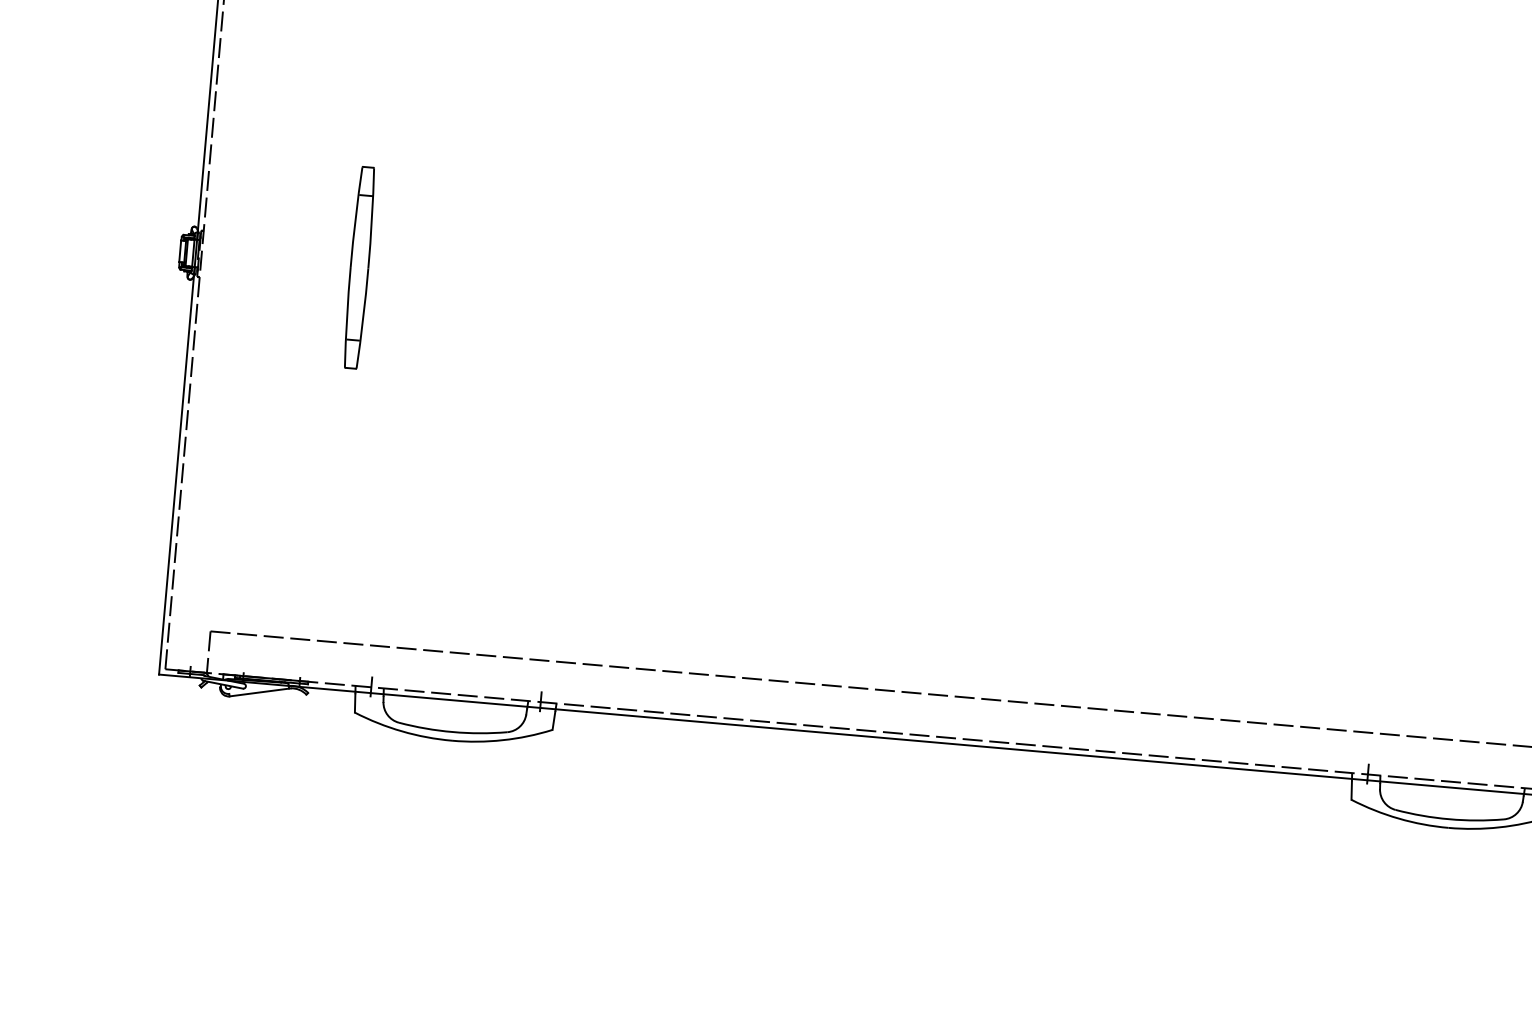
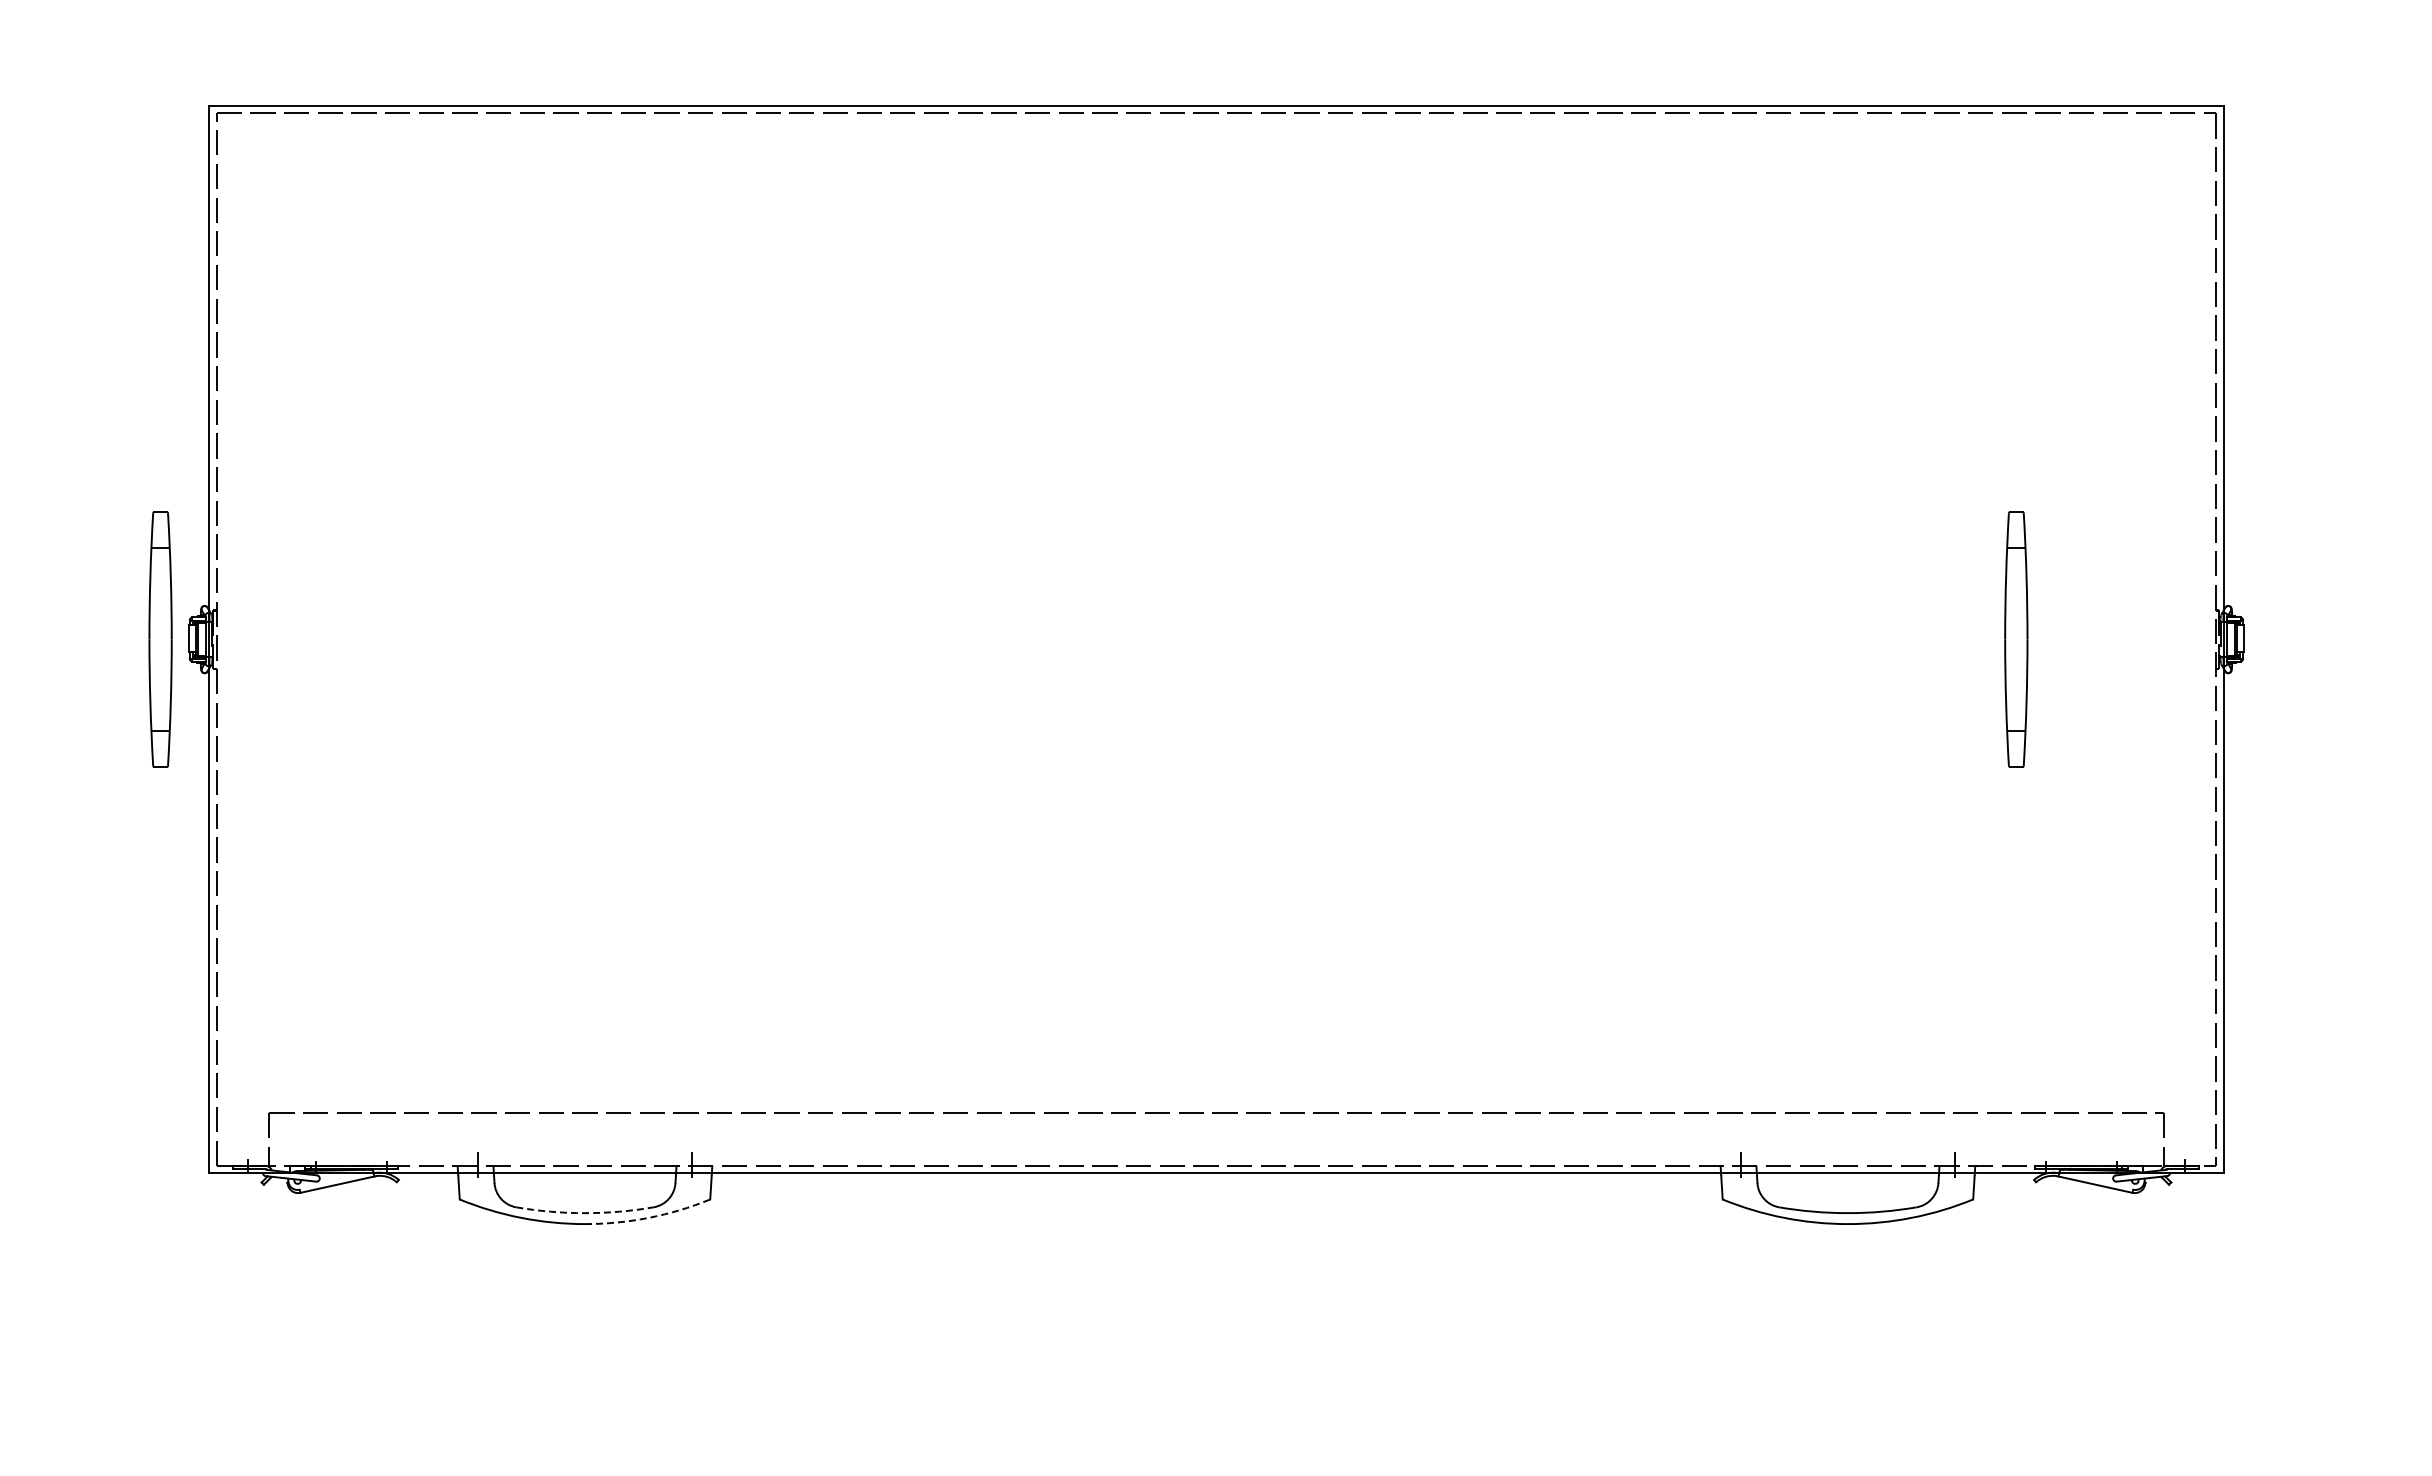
part: (359, 267) -> (160, 639), moved
arc: (453, 732) -> (585, 1213), solid -> dashed
arc: (502, 739) -> (648, 1217), solid -> dashed

